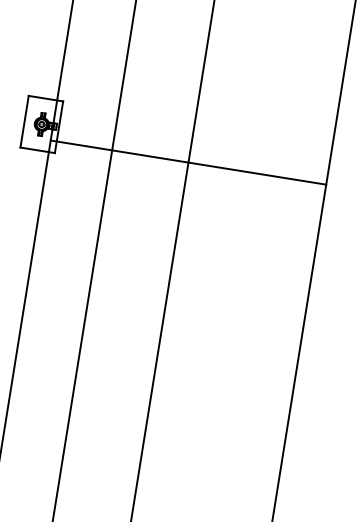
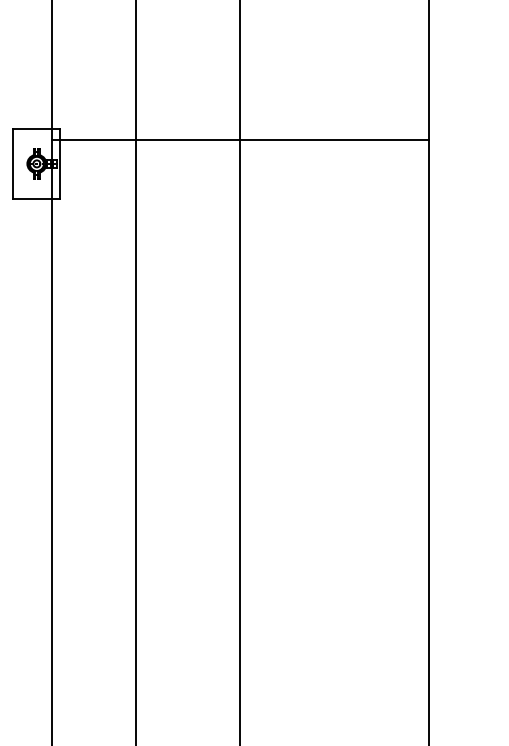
line: (188, 162) -> (240, 140), moved

